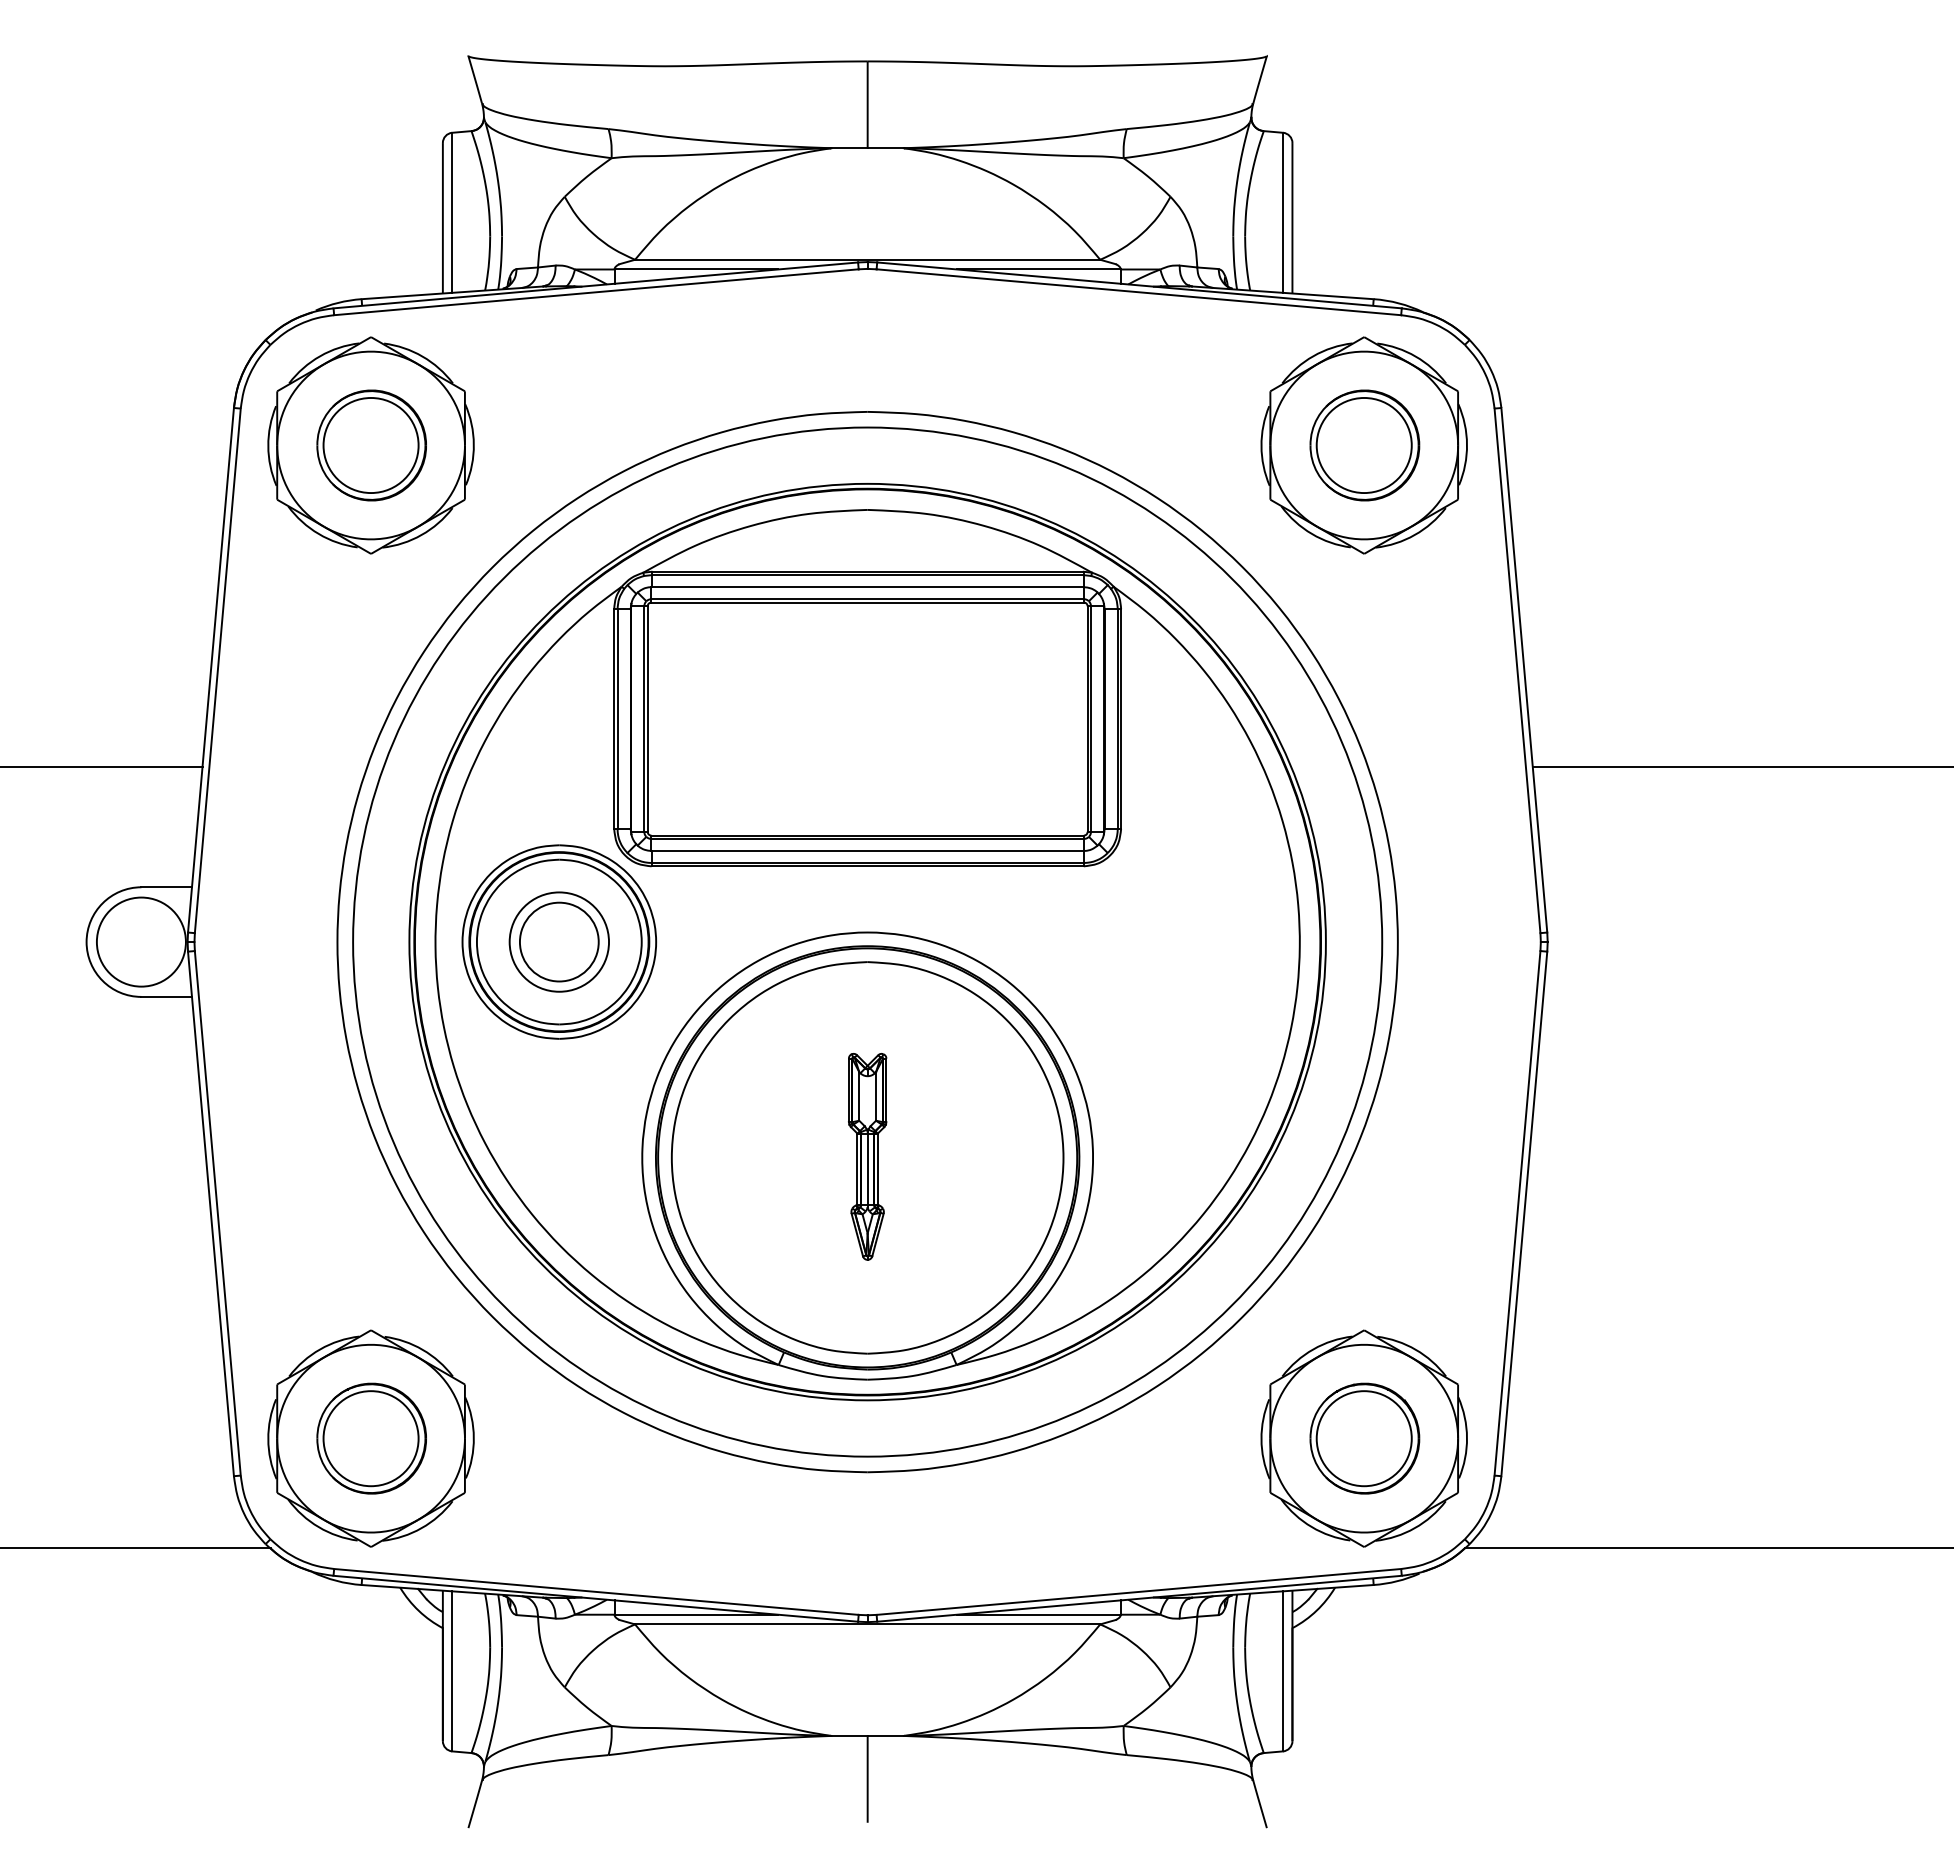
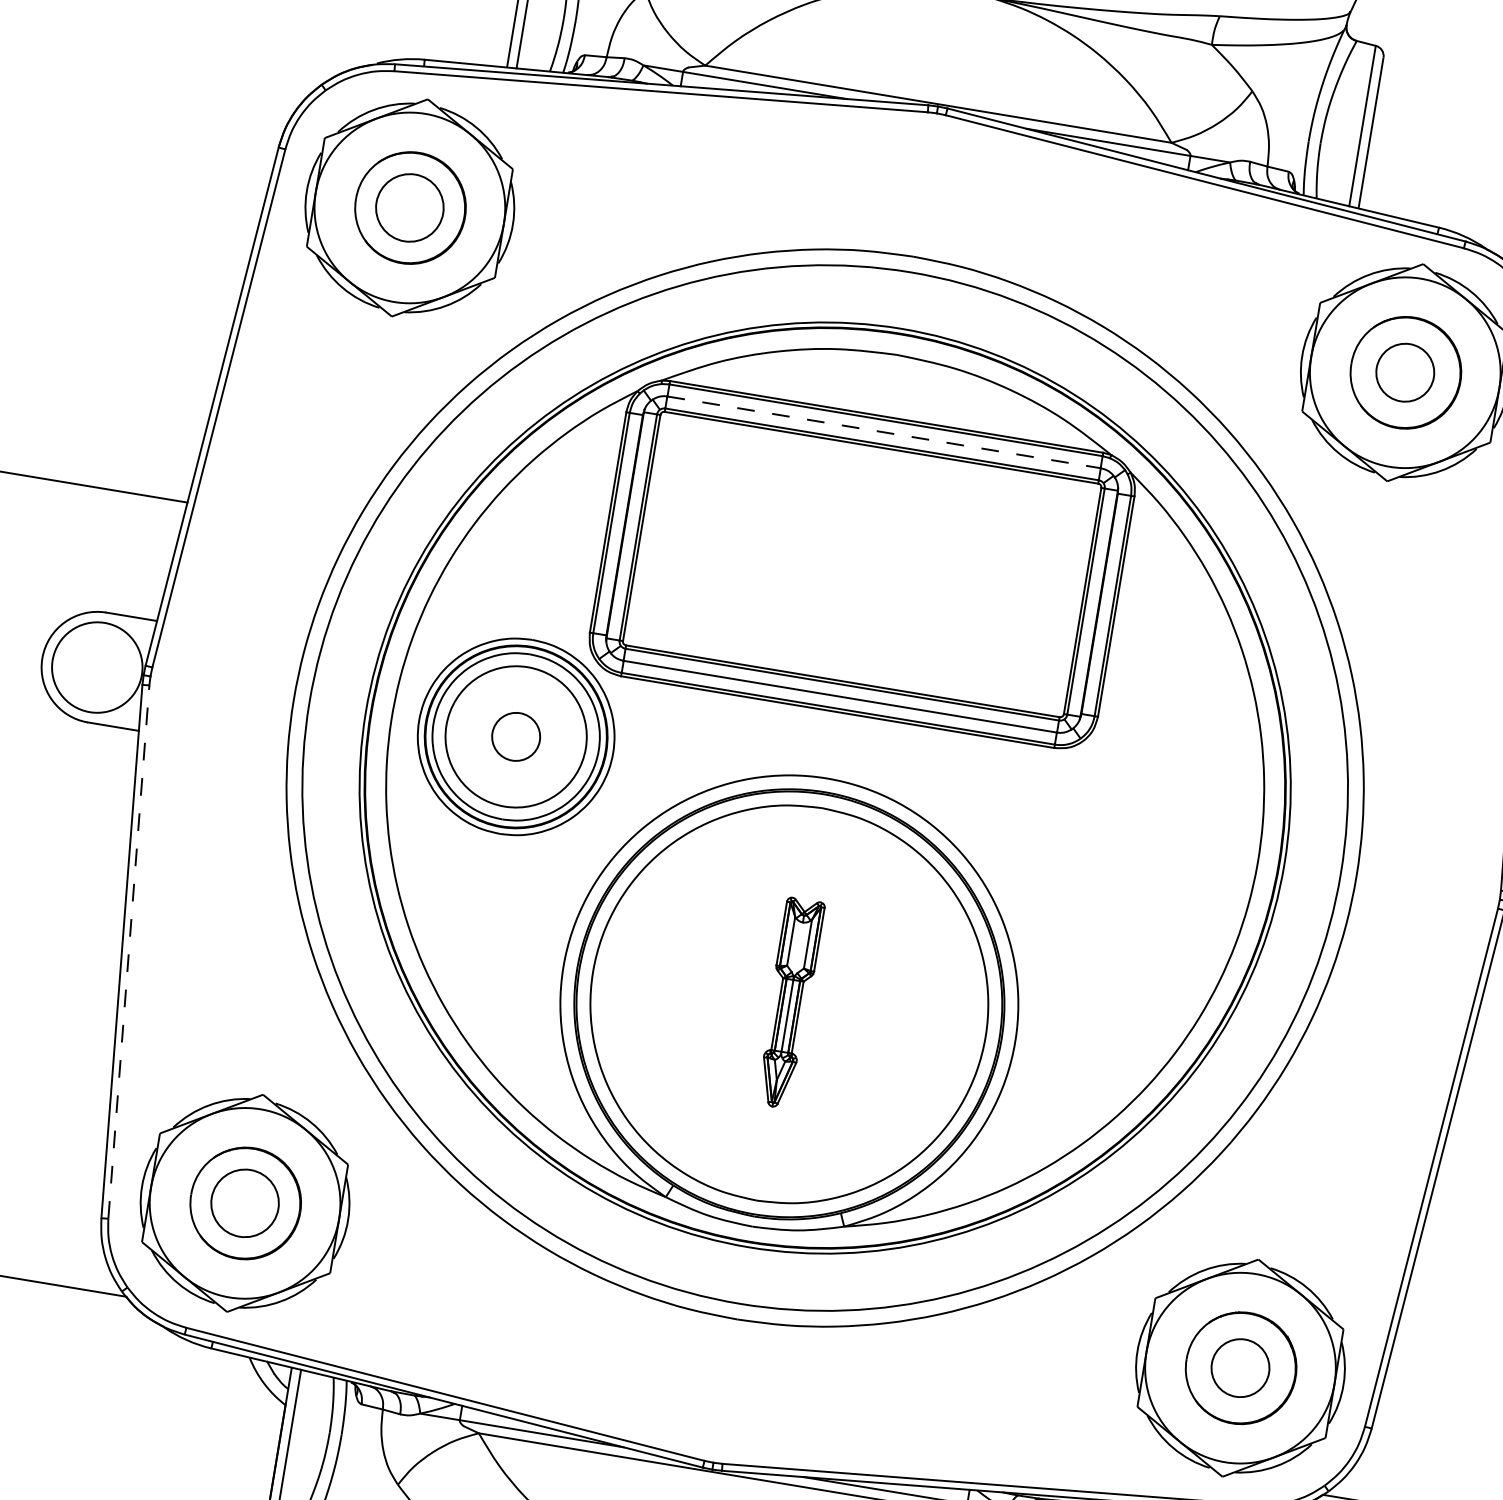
circle: (370, 445) -> (409, 207), size x0.7
circle: (1363, 445) -> (1404, 372), size x0.6
line: (868, 587) -> (884, 432), solid -> dashed
circle: (558, 941) -> (515, 736), size x0.6
circle: (559, 941) -> (516, 736), size x1.4
line: (217, 1212) -> (128, 951), solid -> dashed
circle: (370, 1438) -> (244, 1203), size x0.7
circle: (1363, 1438) -> (1239, 1367), size x0.6

